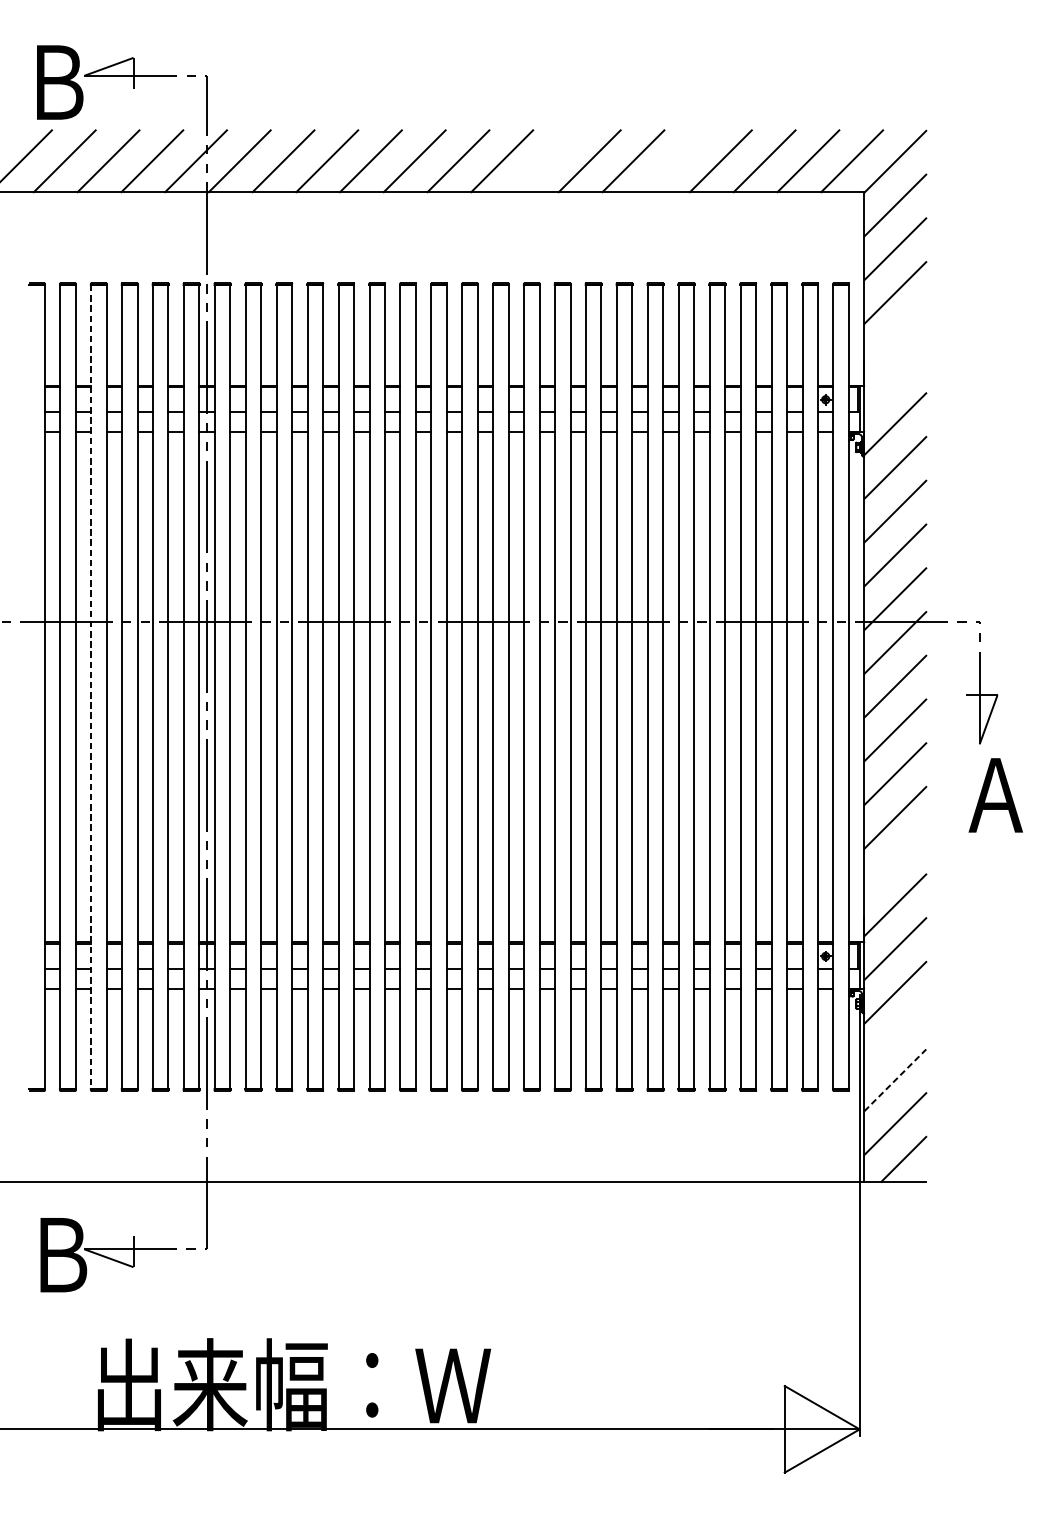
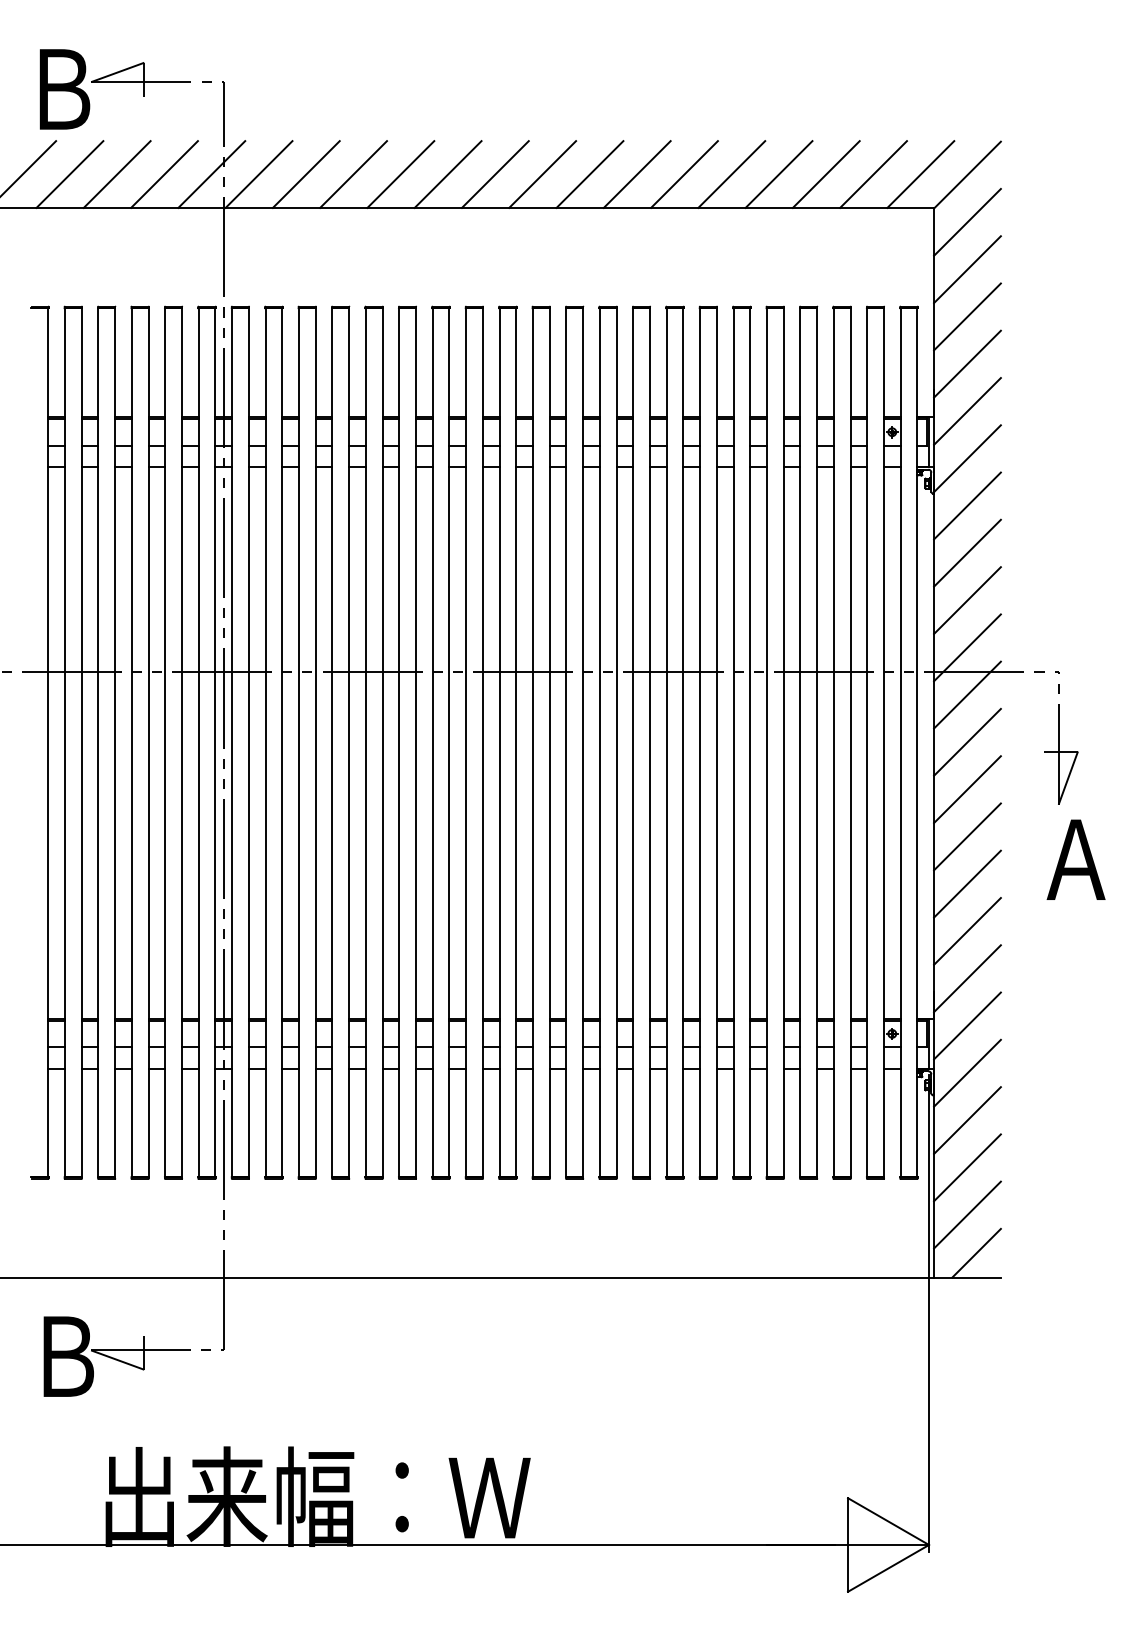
line: (545, 161) -> (589, 174), added
line: (676, 161) -> (731, 174), added
line: (895, 336) -> (967, 363), added
line: (895, 380) -> (967, 411), added
line: (91, 686) -> (98, 742), dashed -> solid
line: (895, 861) -> (967, 931), added
line: (895, 1036) -> (967, 1120), added
line: (895, 1080) -> (967, 1167), dashed -> solid

